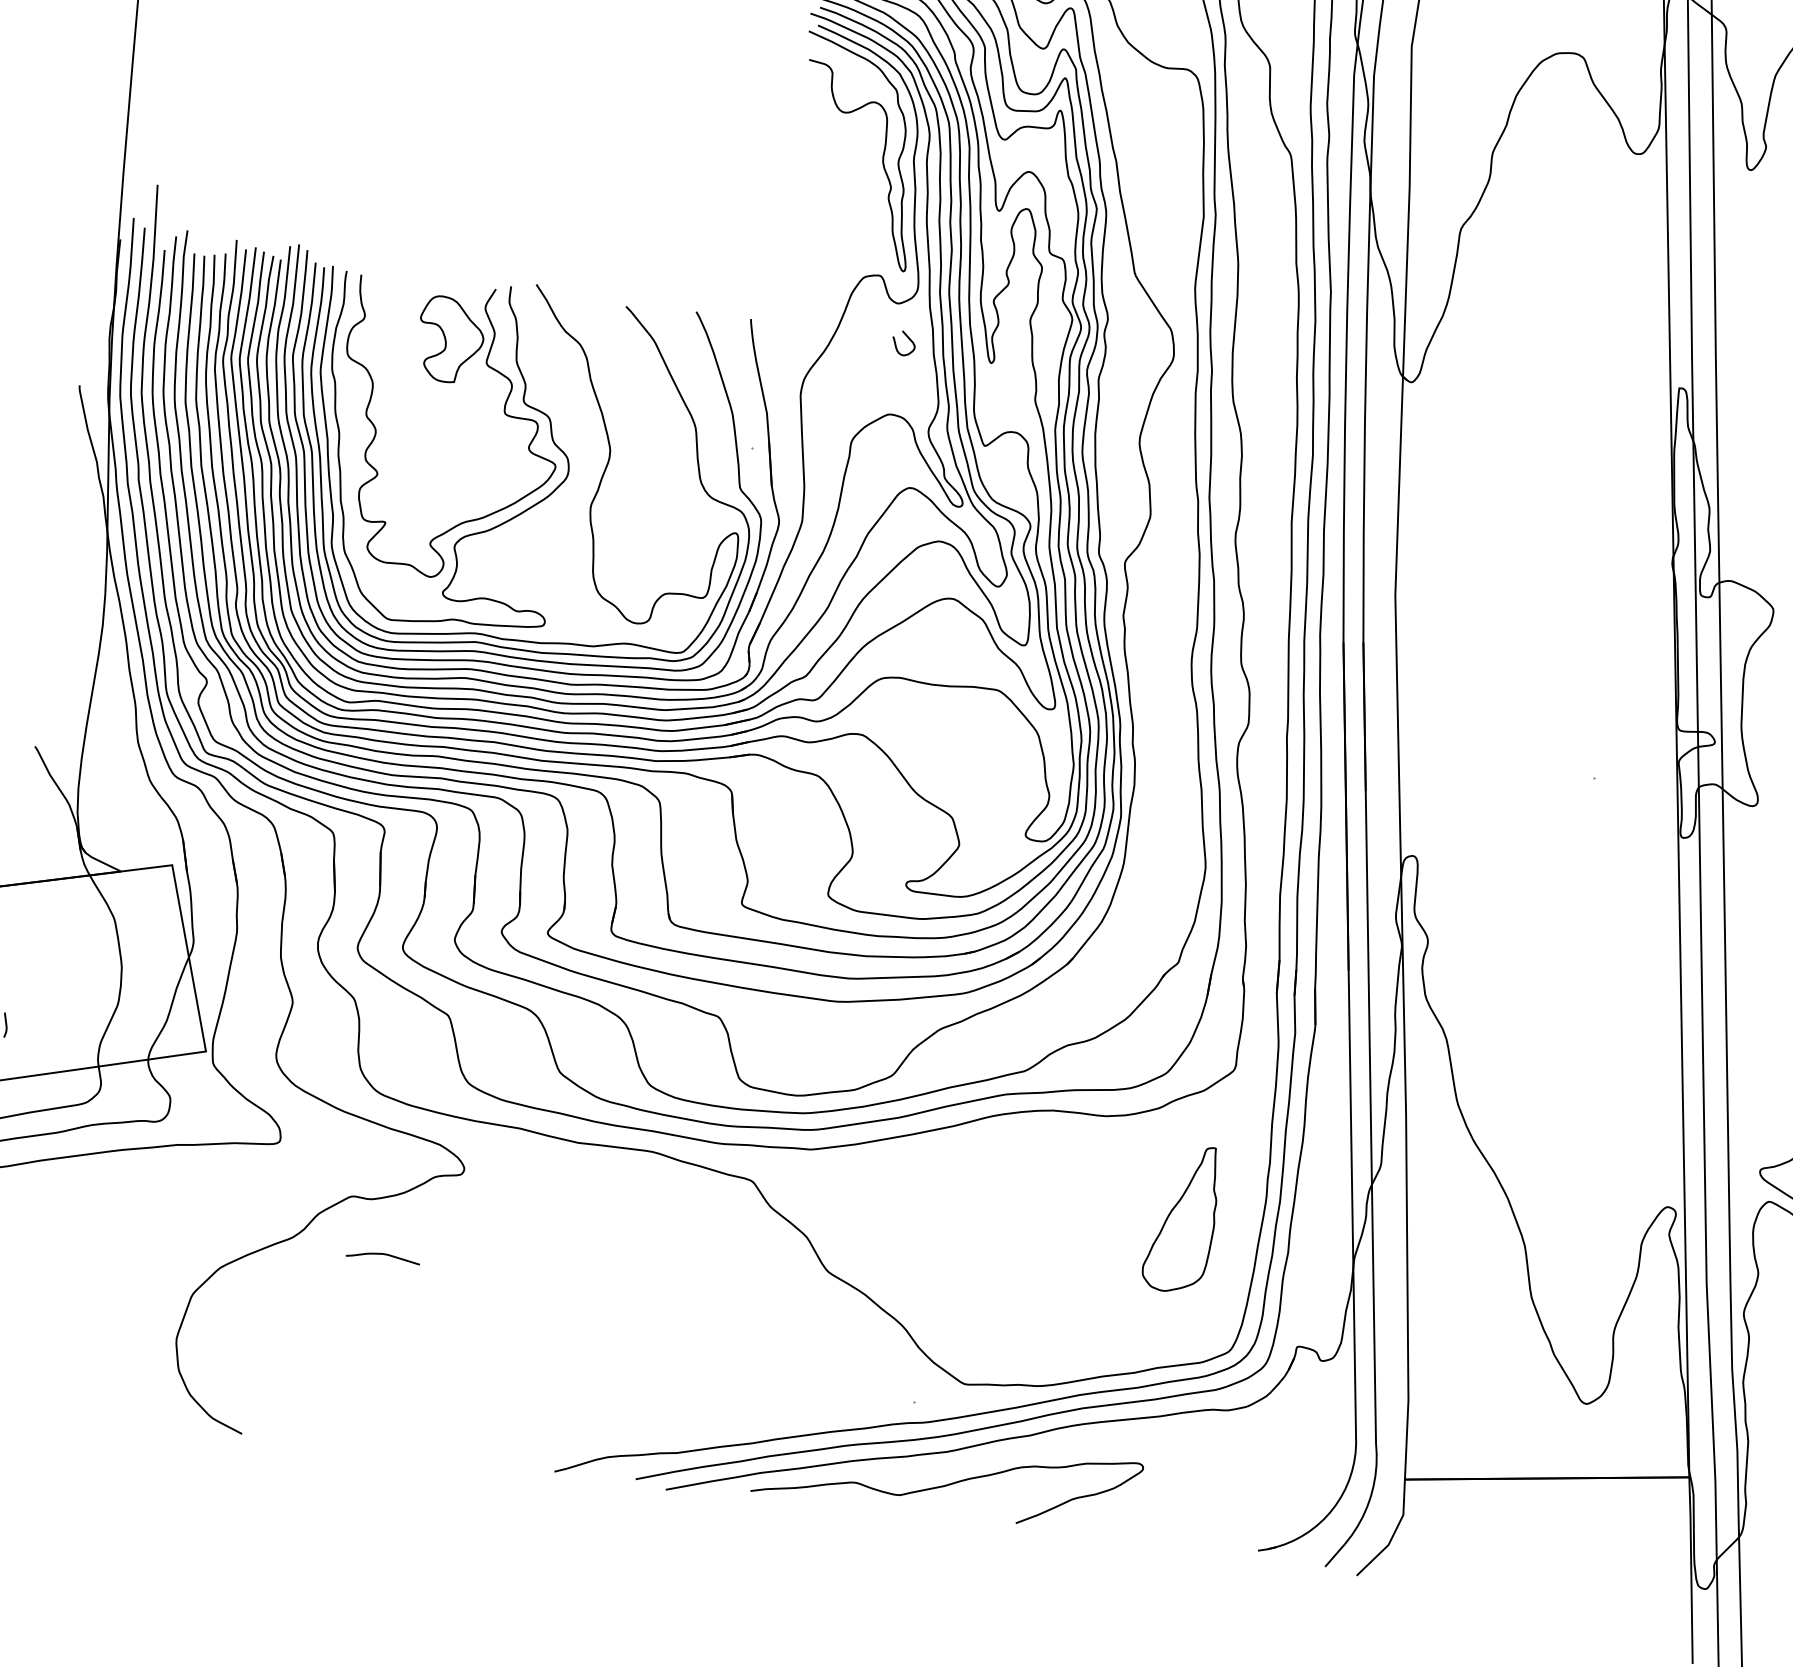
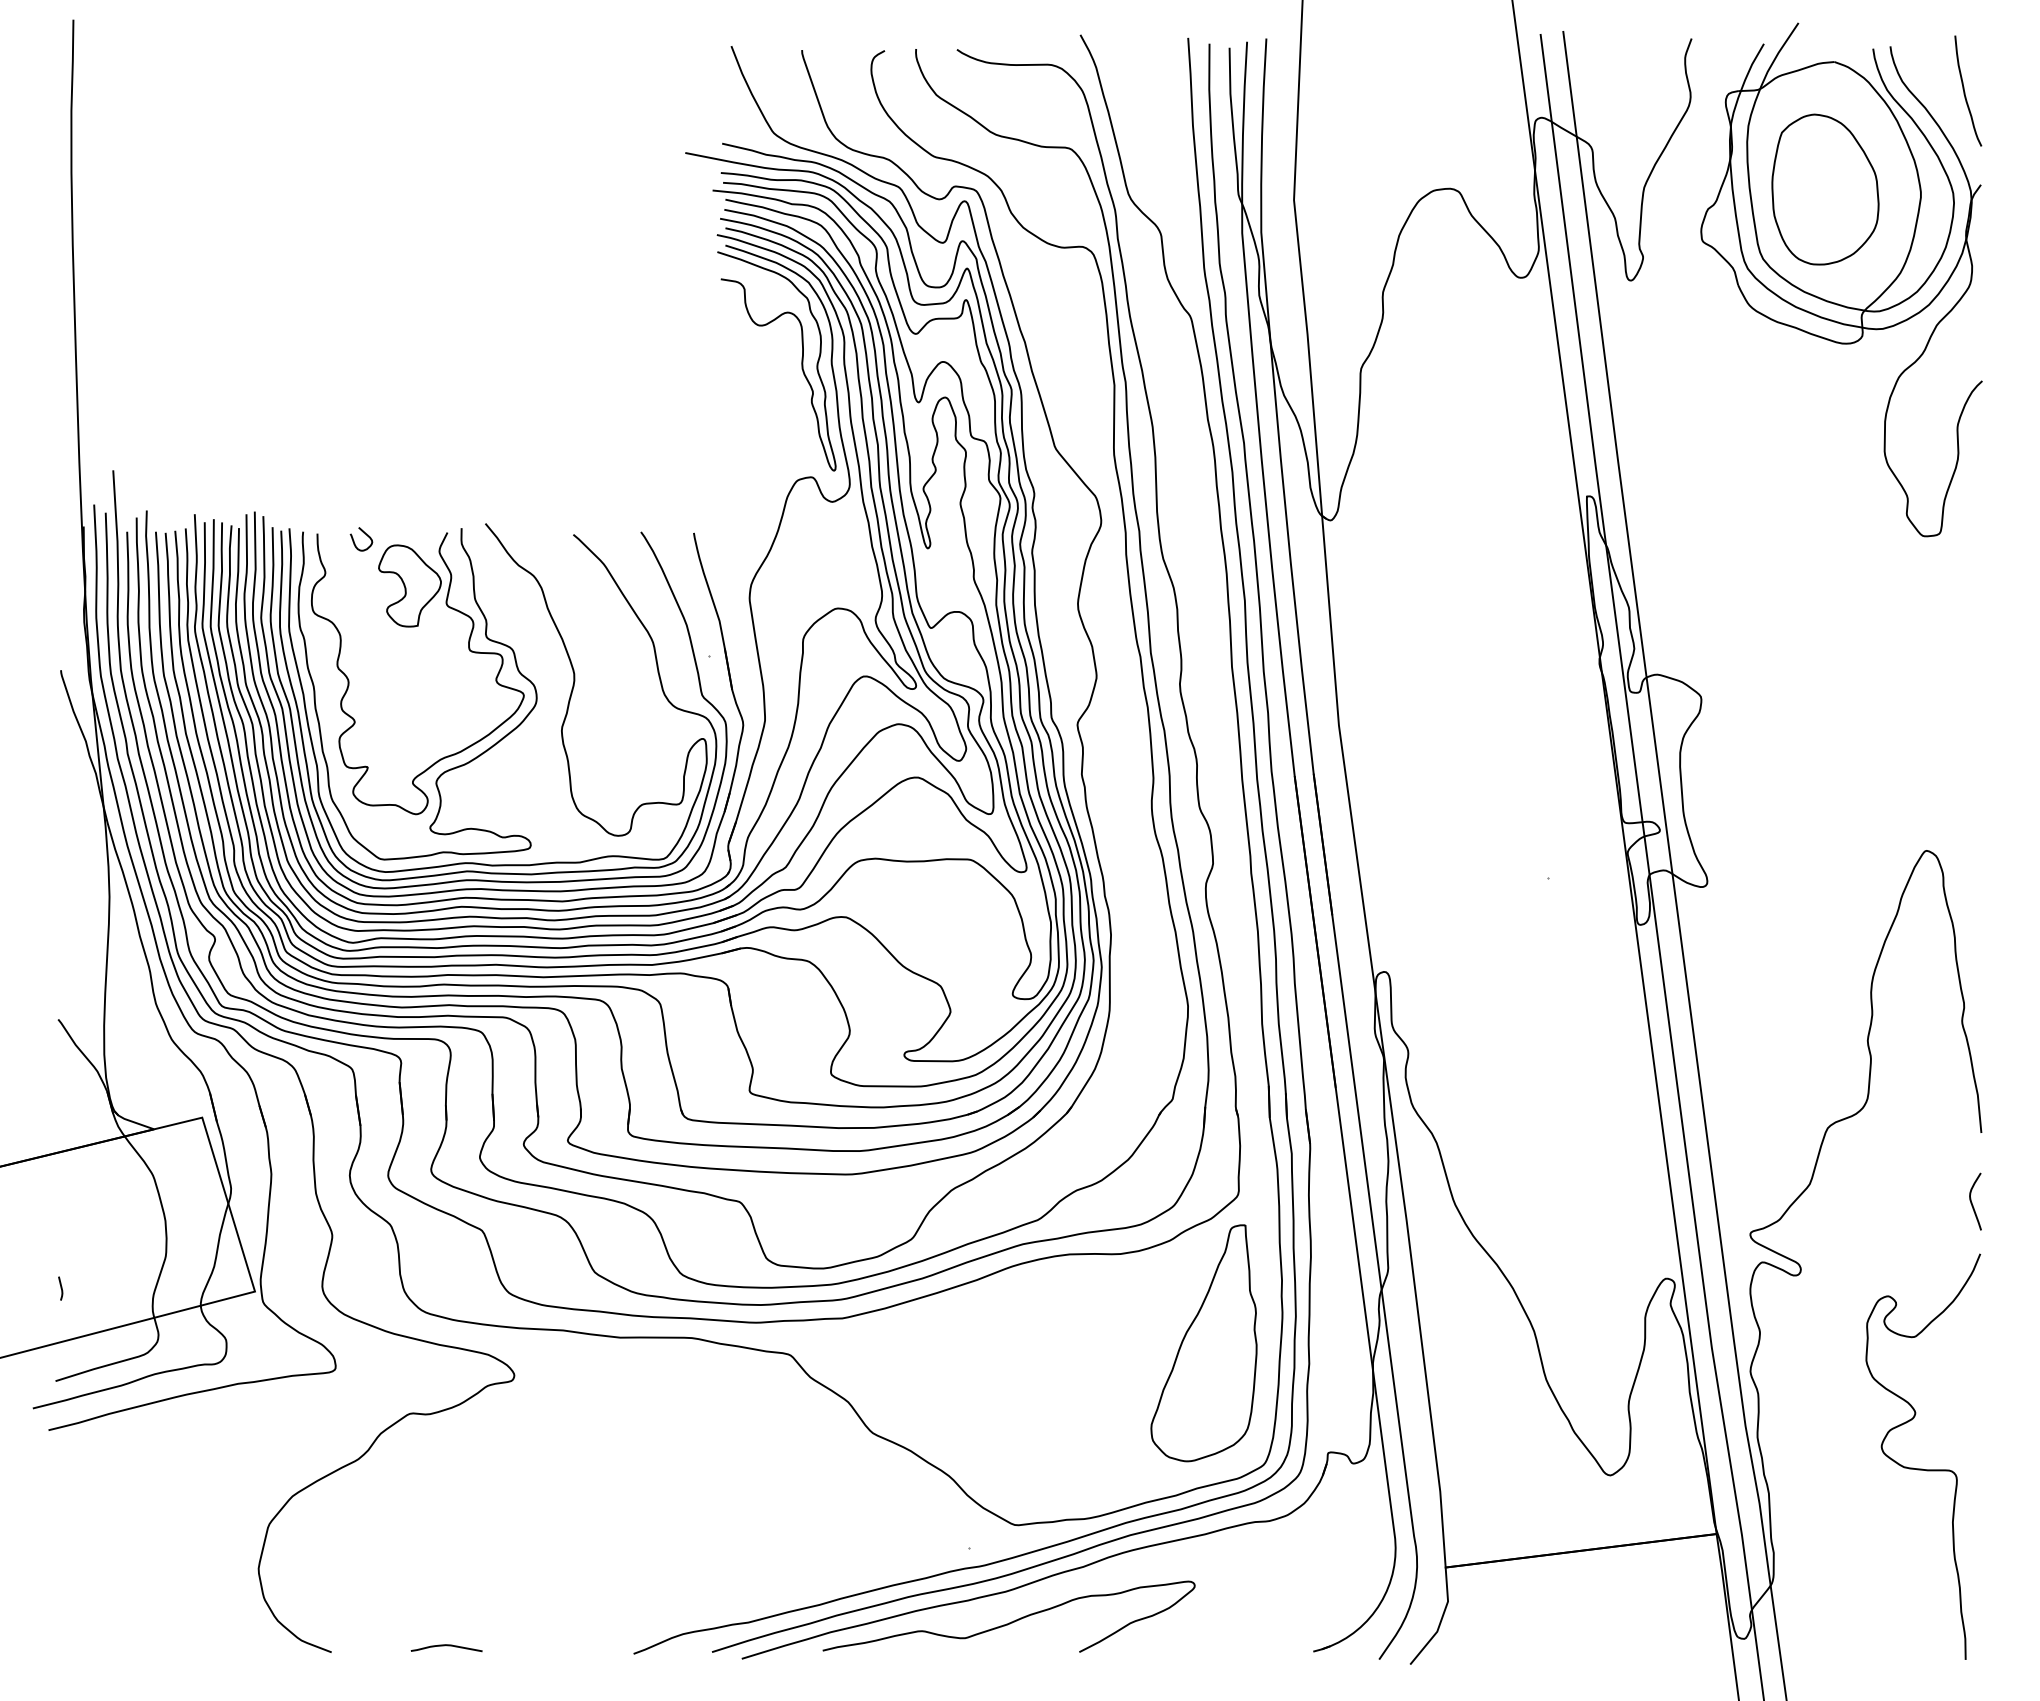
curve: (906, 337) -> (363, 533), moved
part: (1181, 1218) -> (1203, 1343), size x1.67
curve: (383, 1255) -> (446, 1646), moved

